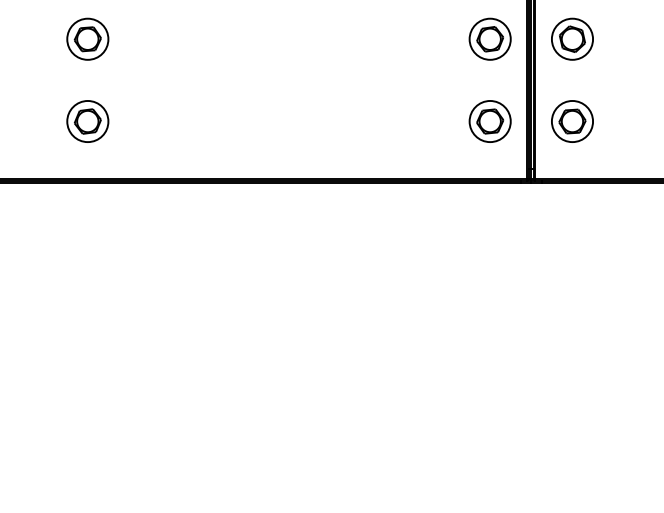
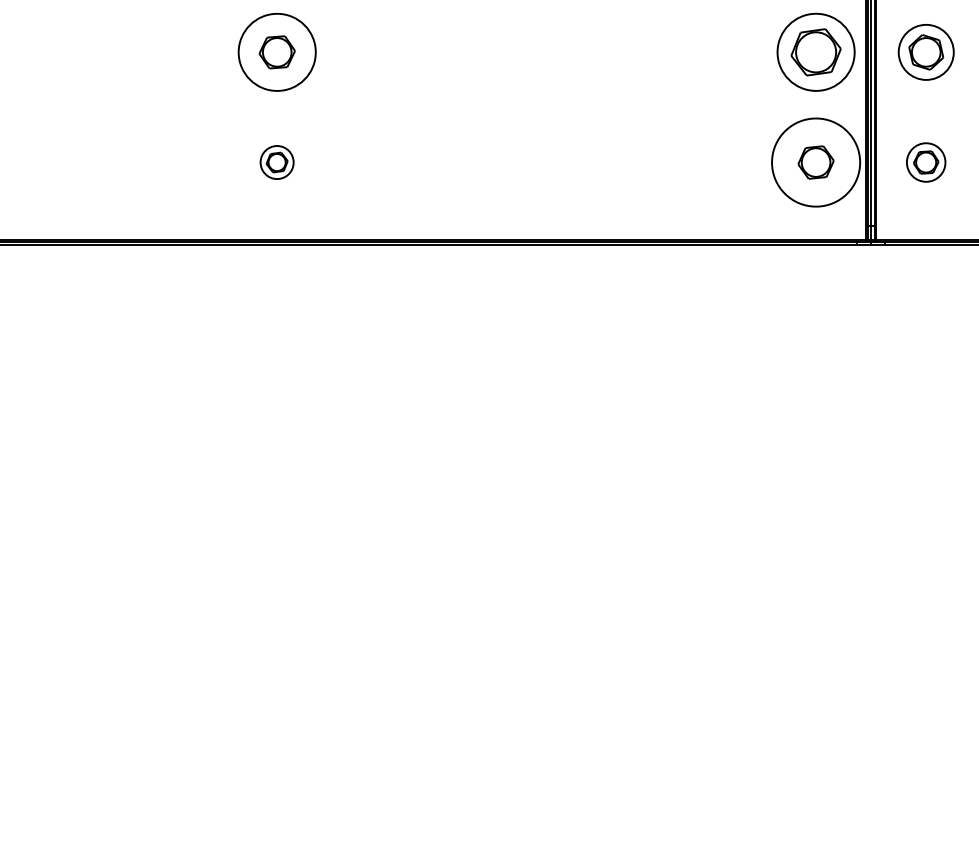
circle: (87, 38) -> (276, 51), size x1.4
part: (489, 39) -> (815, 52), size x1.4
part: (87, 121) -> (276, 162), size x0.6
circle: (489, 121) -> (815, 162), size x1.6
part: (571, 121) -> (925, 162), size x0.7

